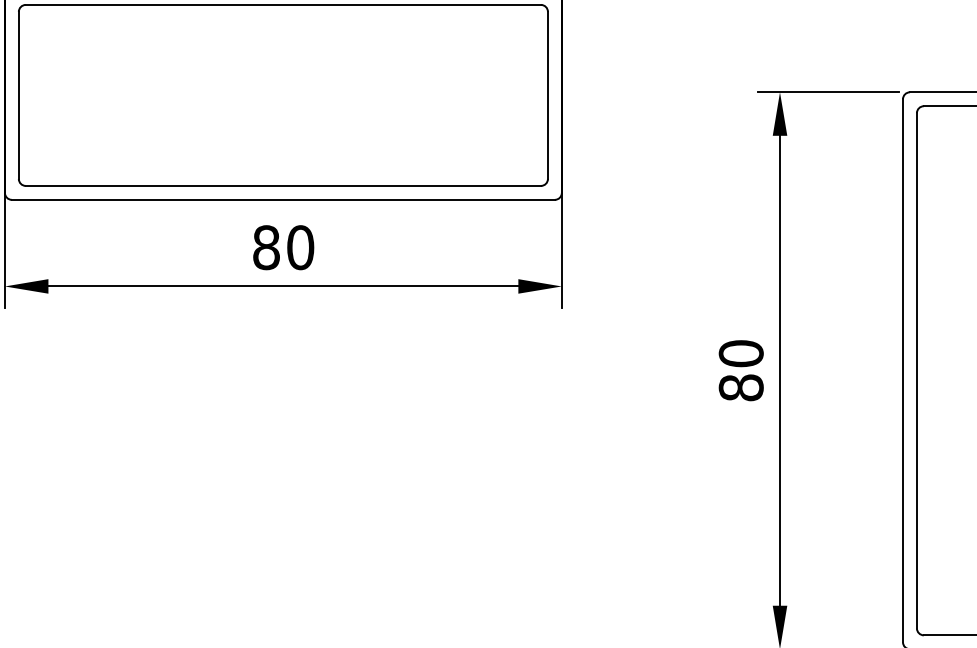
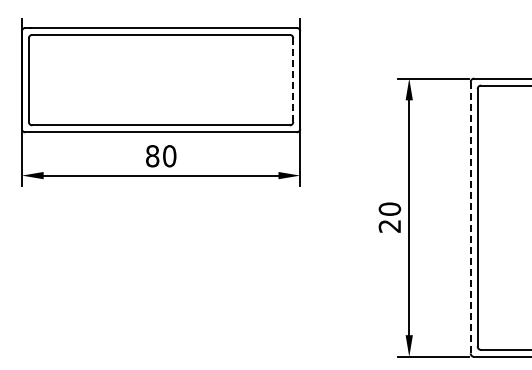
line: (548, 96) -> (293, 80), solid -> dashed
line: (902, 370) -> (470, 217), solid -> dashed
text: (740, 386) -> (389, 225), 80 -> 20

